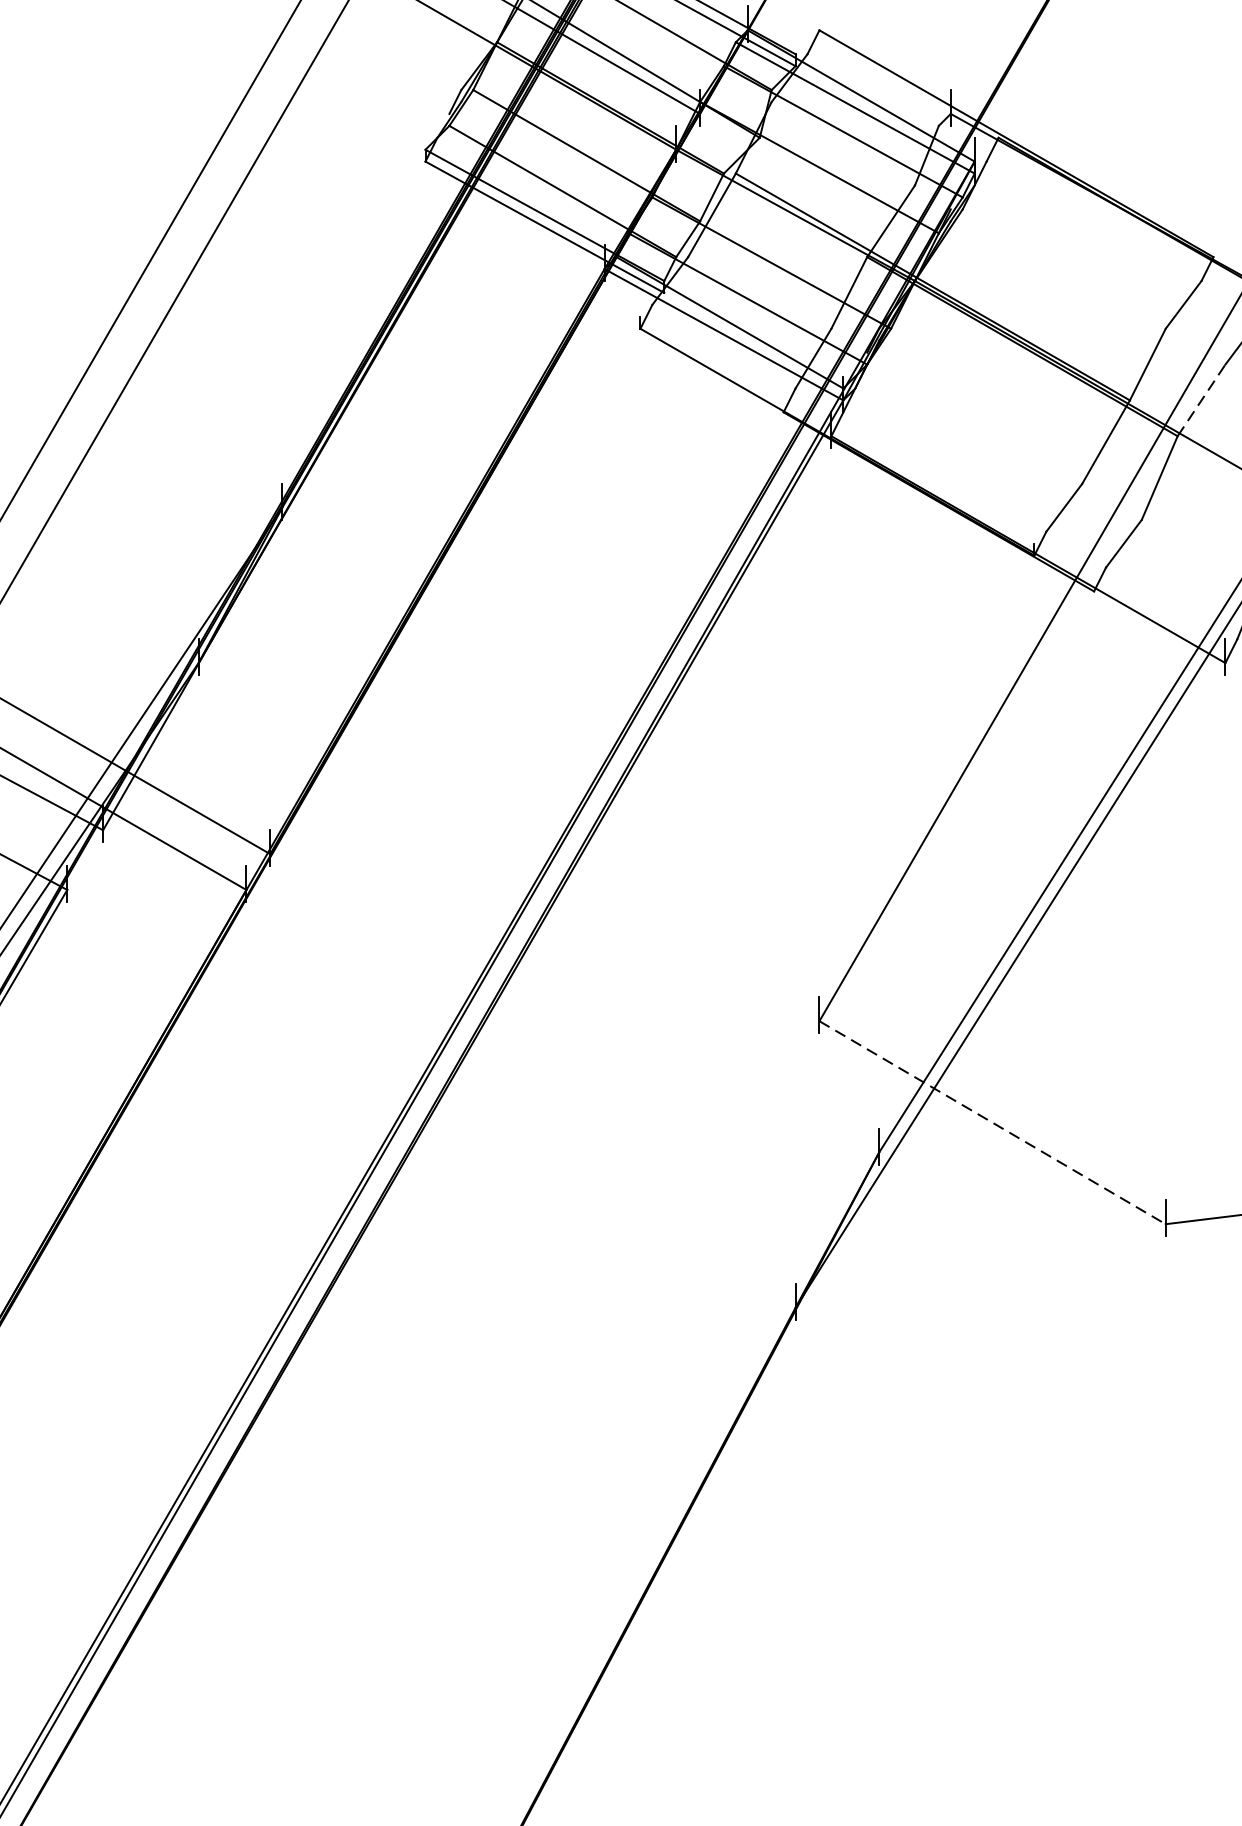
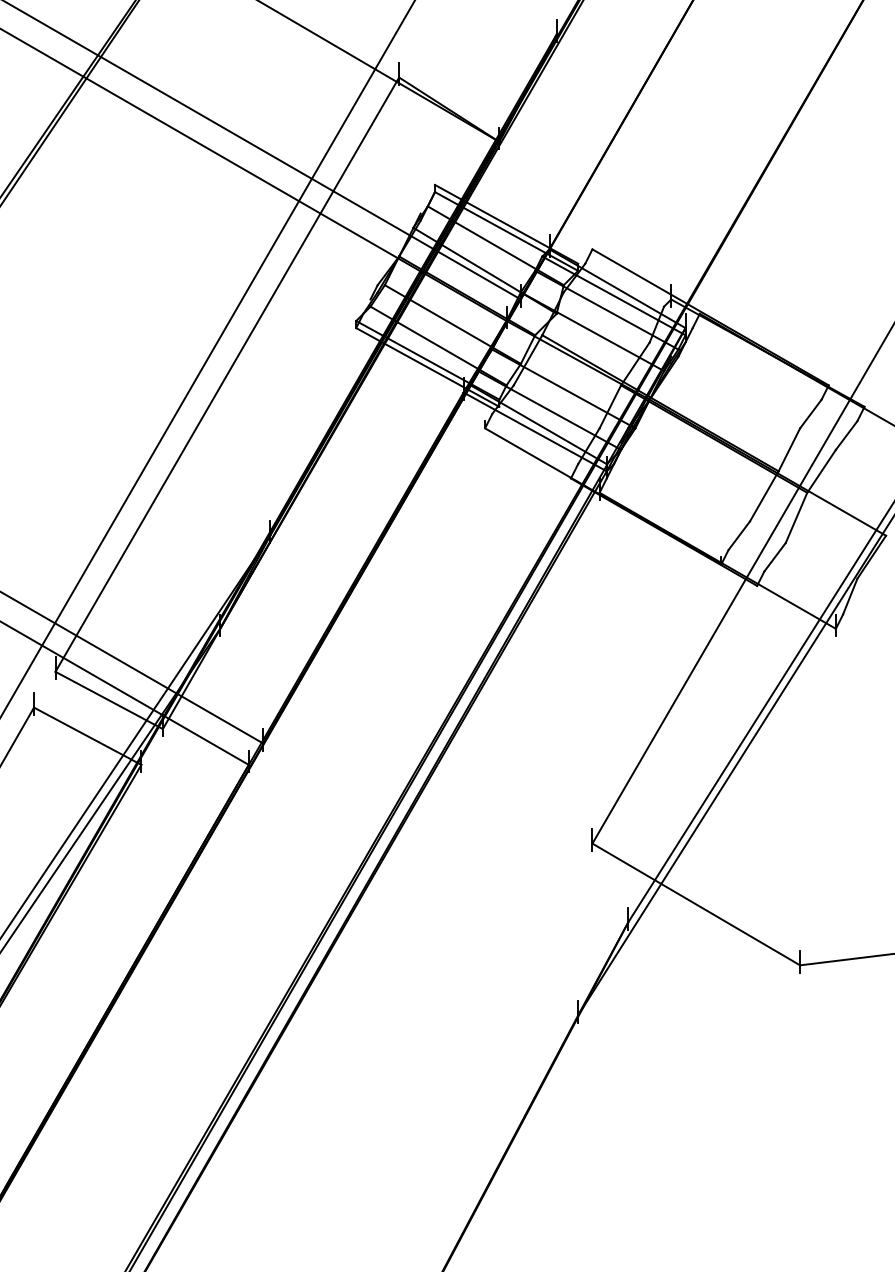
line: (1201, 400) -> (821, 471), dashed -> solid
line: (992, 1122) -> (696, 904), dashed -> solid

